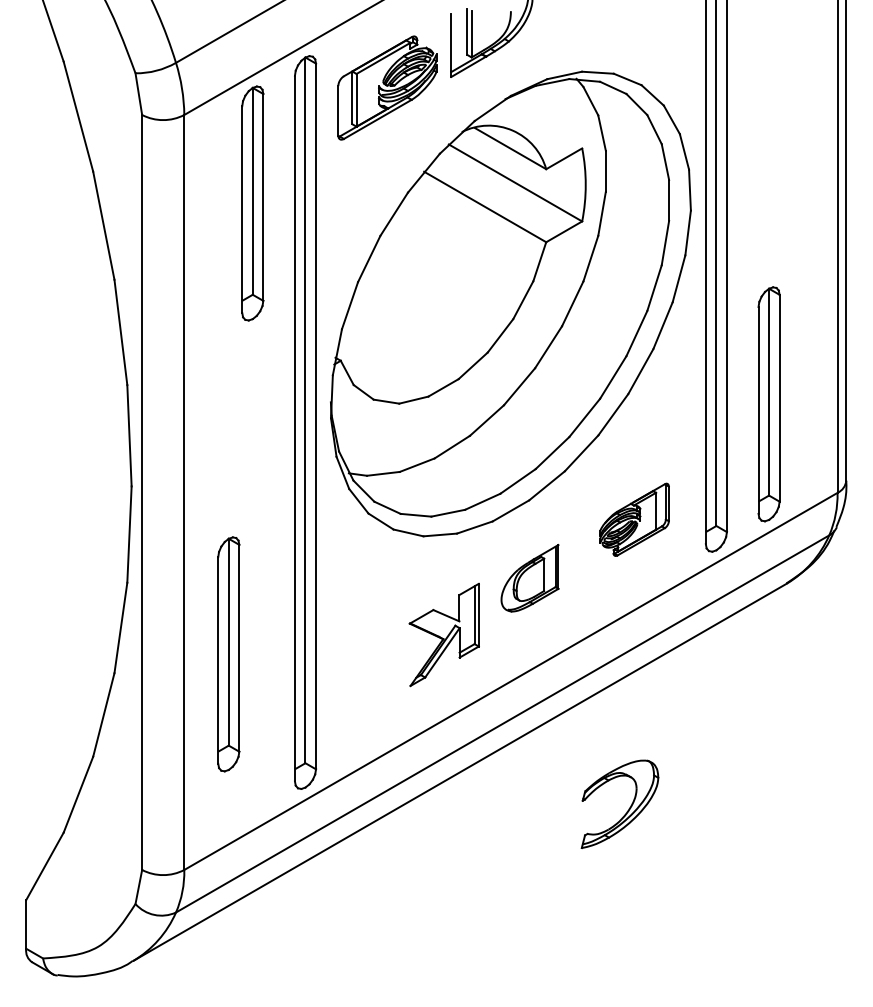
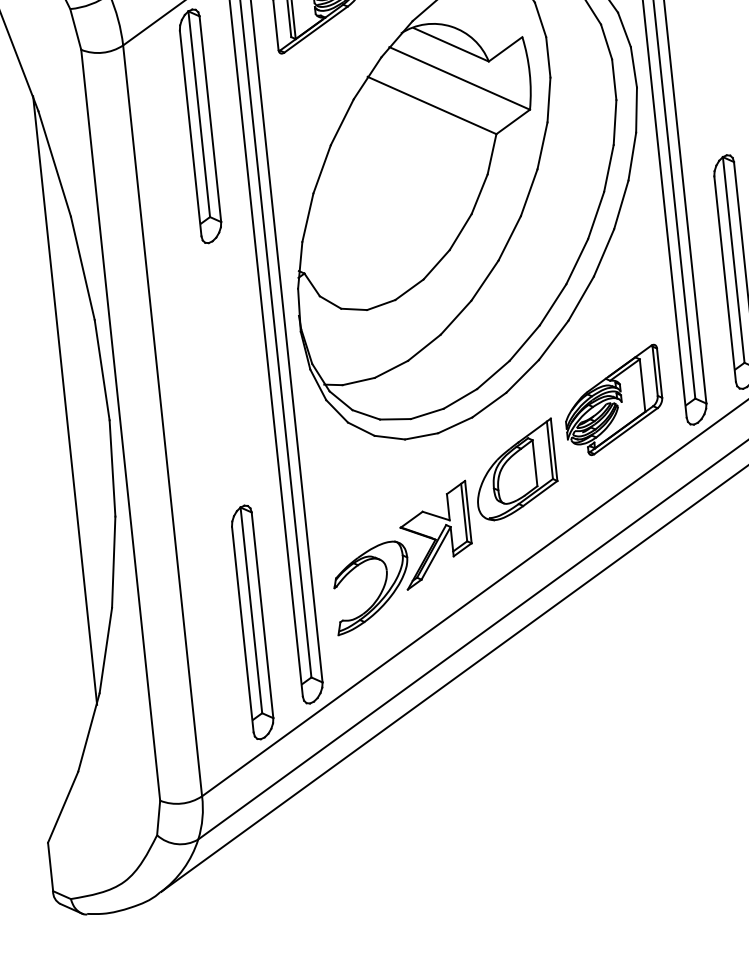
line: (89, 462) -> (65, 400), added
part: (634, 519) -> (613, 400), size x1.43
part: (529, 577) -> (514, 469), size x1.43
part: (228, 654) -> (252, 622), moved
part: (628, 808) -> (380, 591), moved

